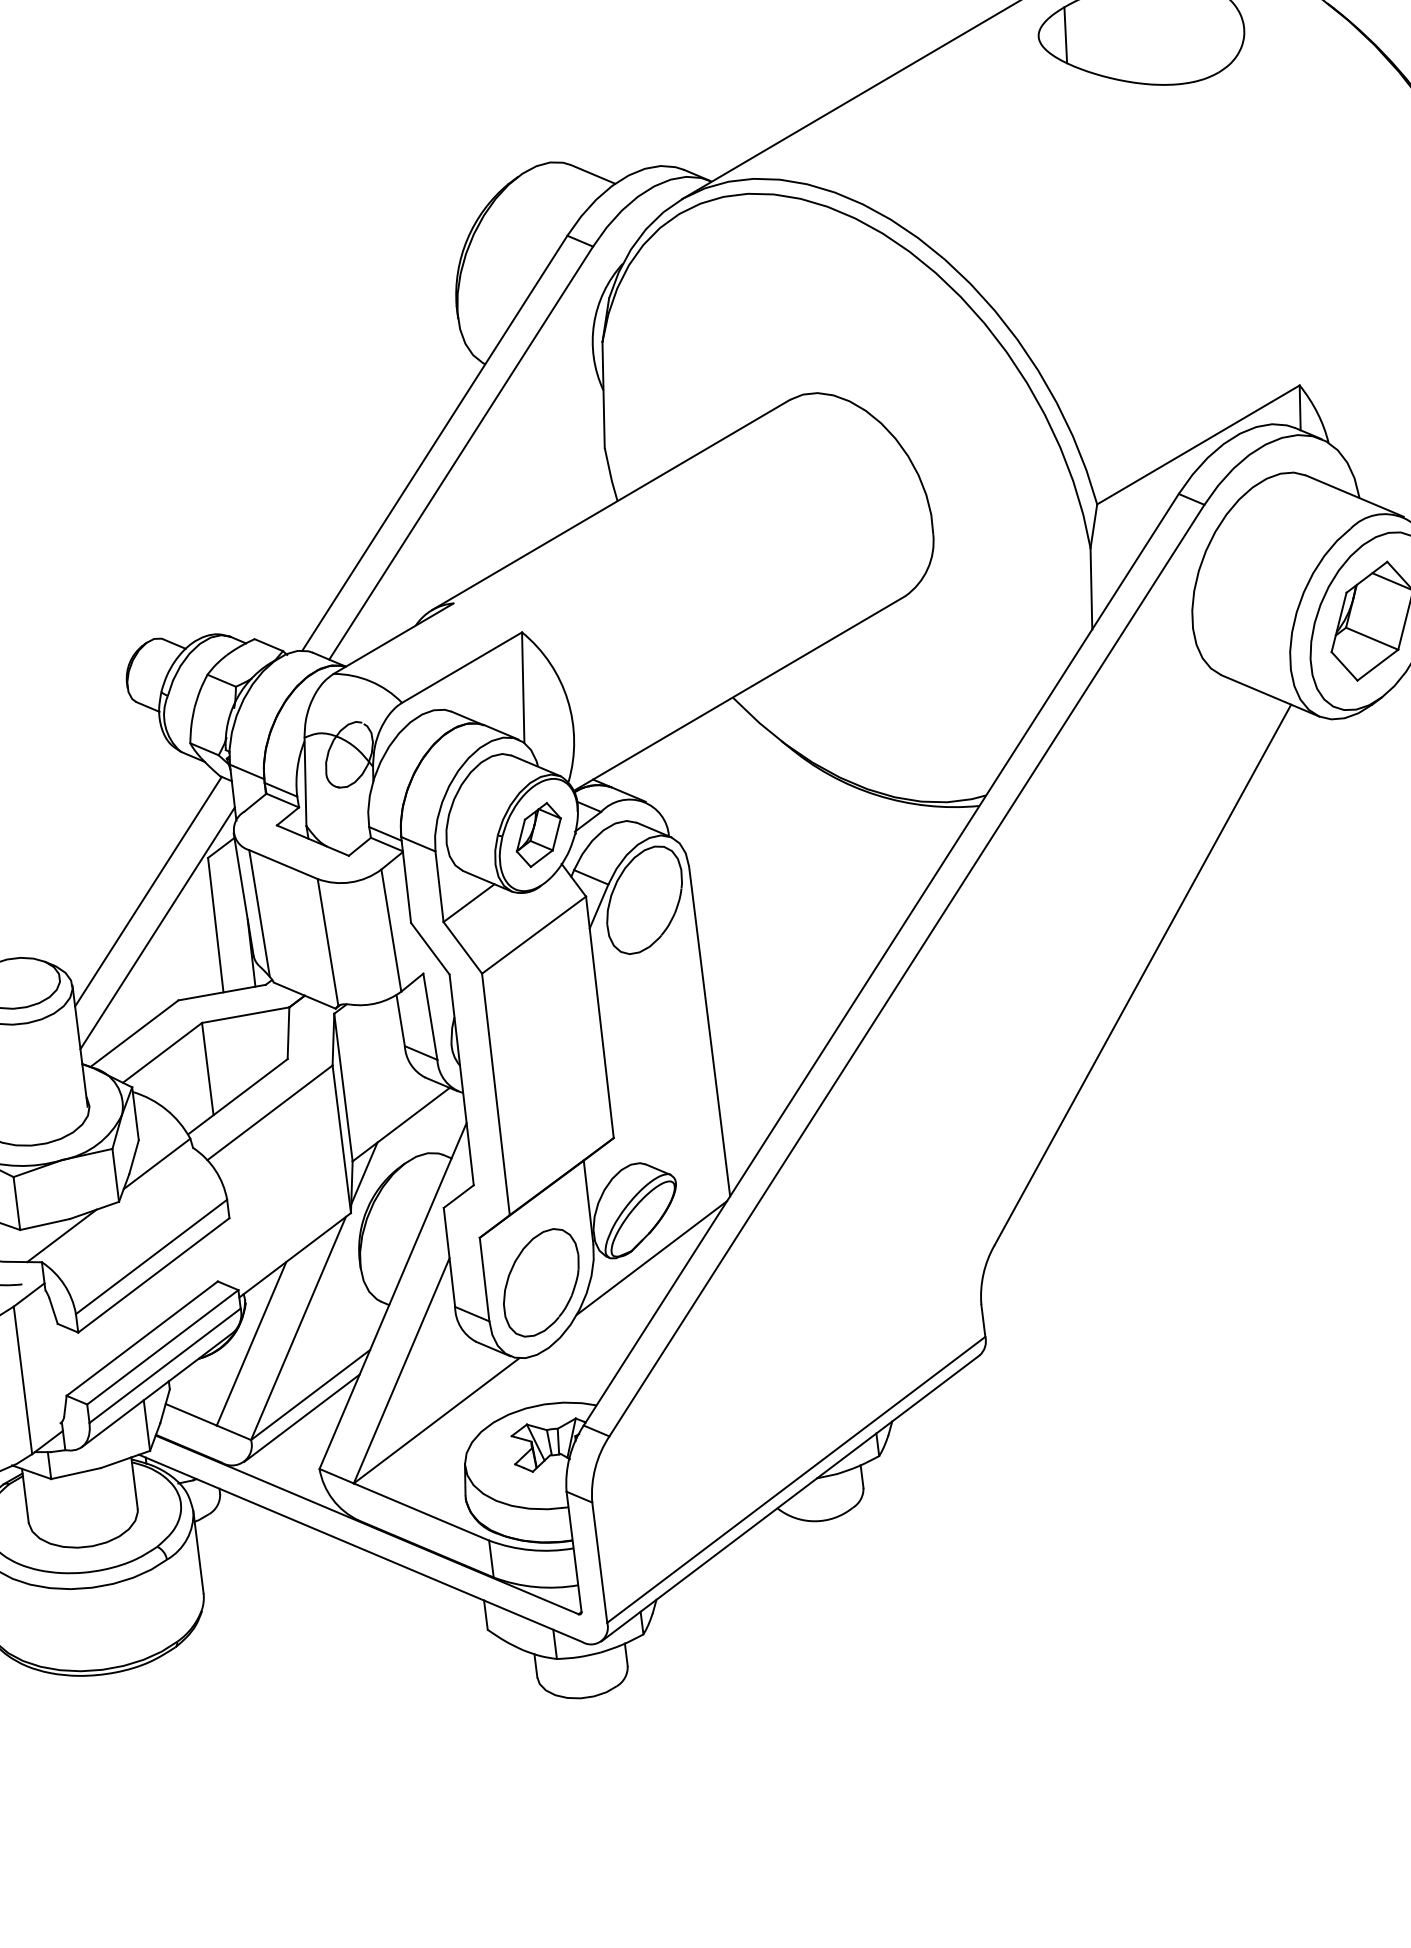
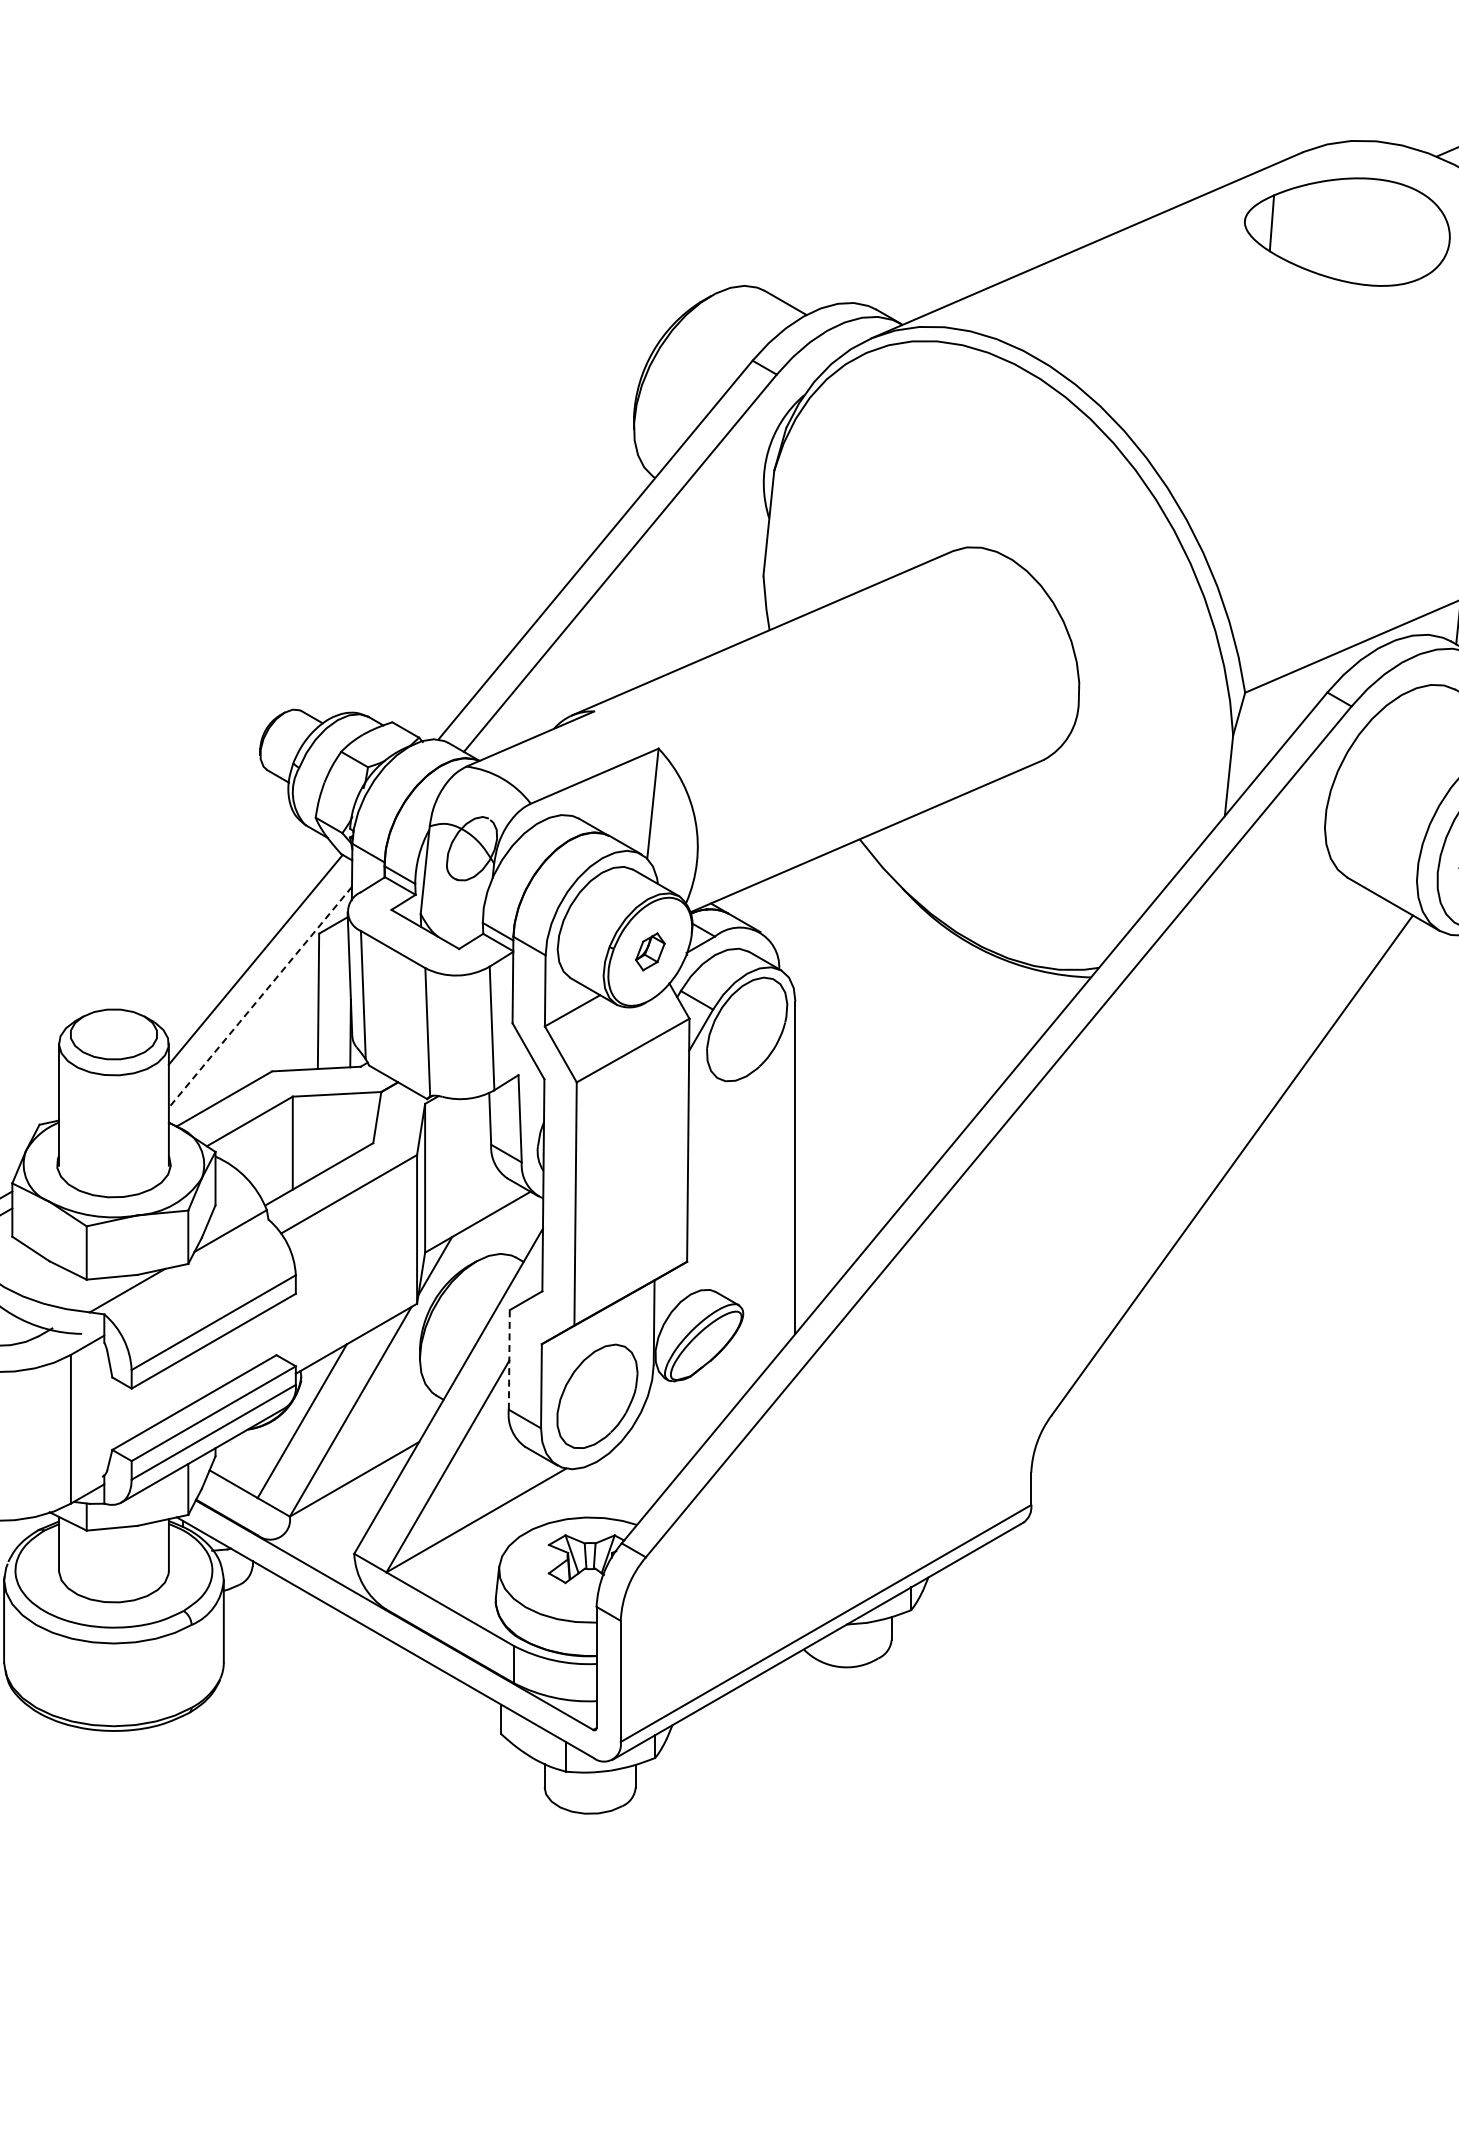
part: (539, 834) -> (650, 951), size x0.6
line: (157, 928) -> (260, 997), solid -> dashed
line: (449, 1256) -> (509, 1359), solid -> dashed
line: (651, 1258) -> (709, 1385), removed
line: (301, 1418) -> (342, 1501), removed

